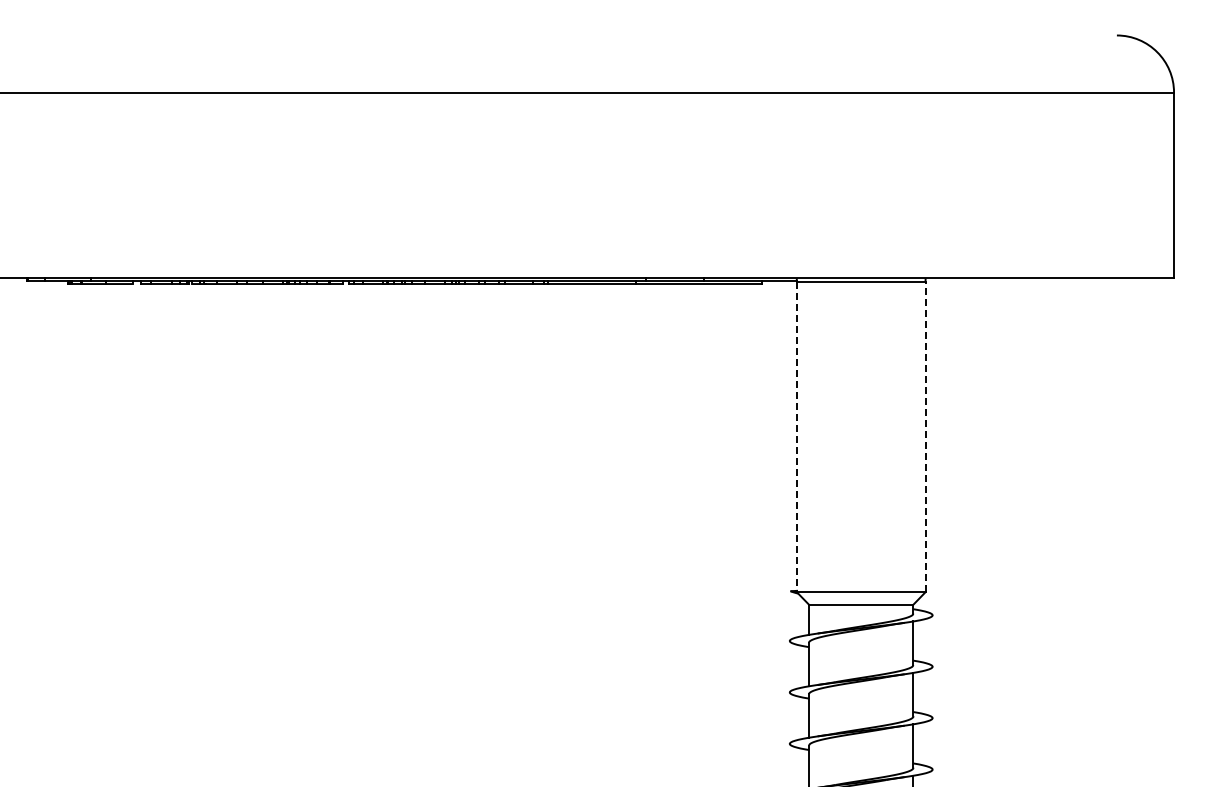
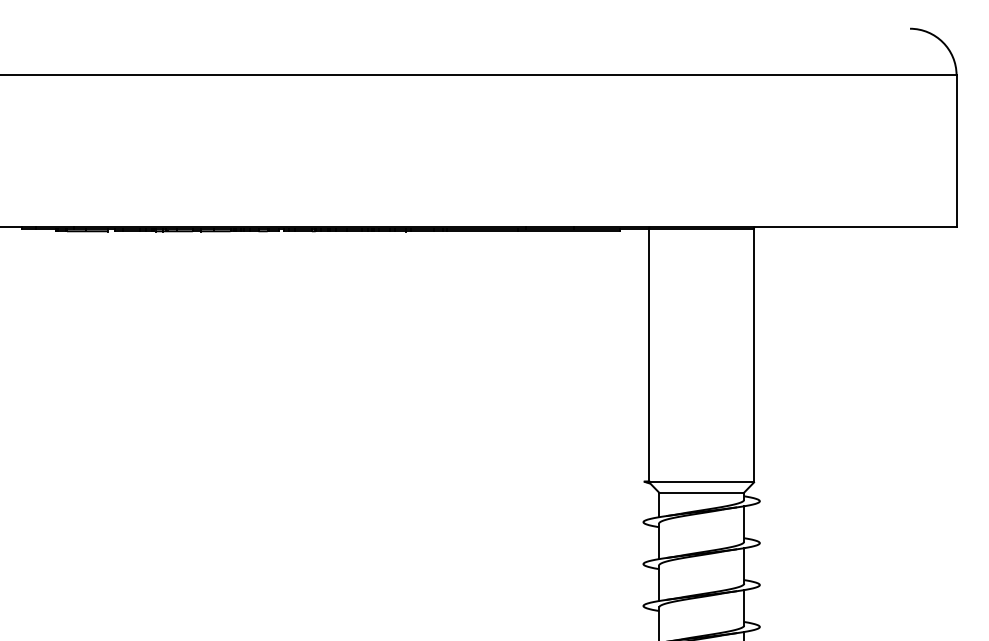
line: (925, 436) -> (754, 355), dashed -> solid
line: (796, 437) -> (648, 356), dashed -> solid

